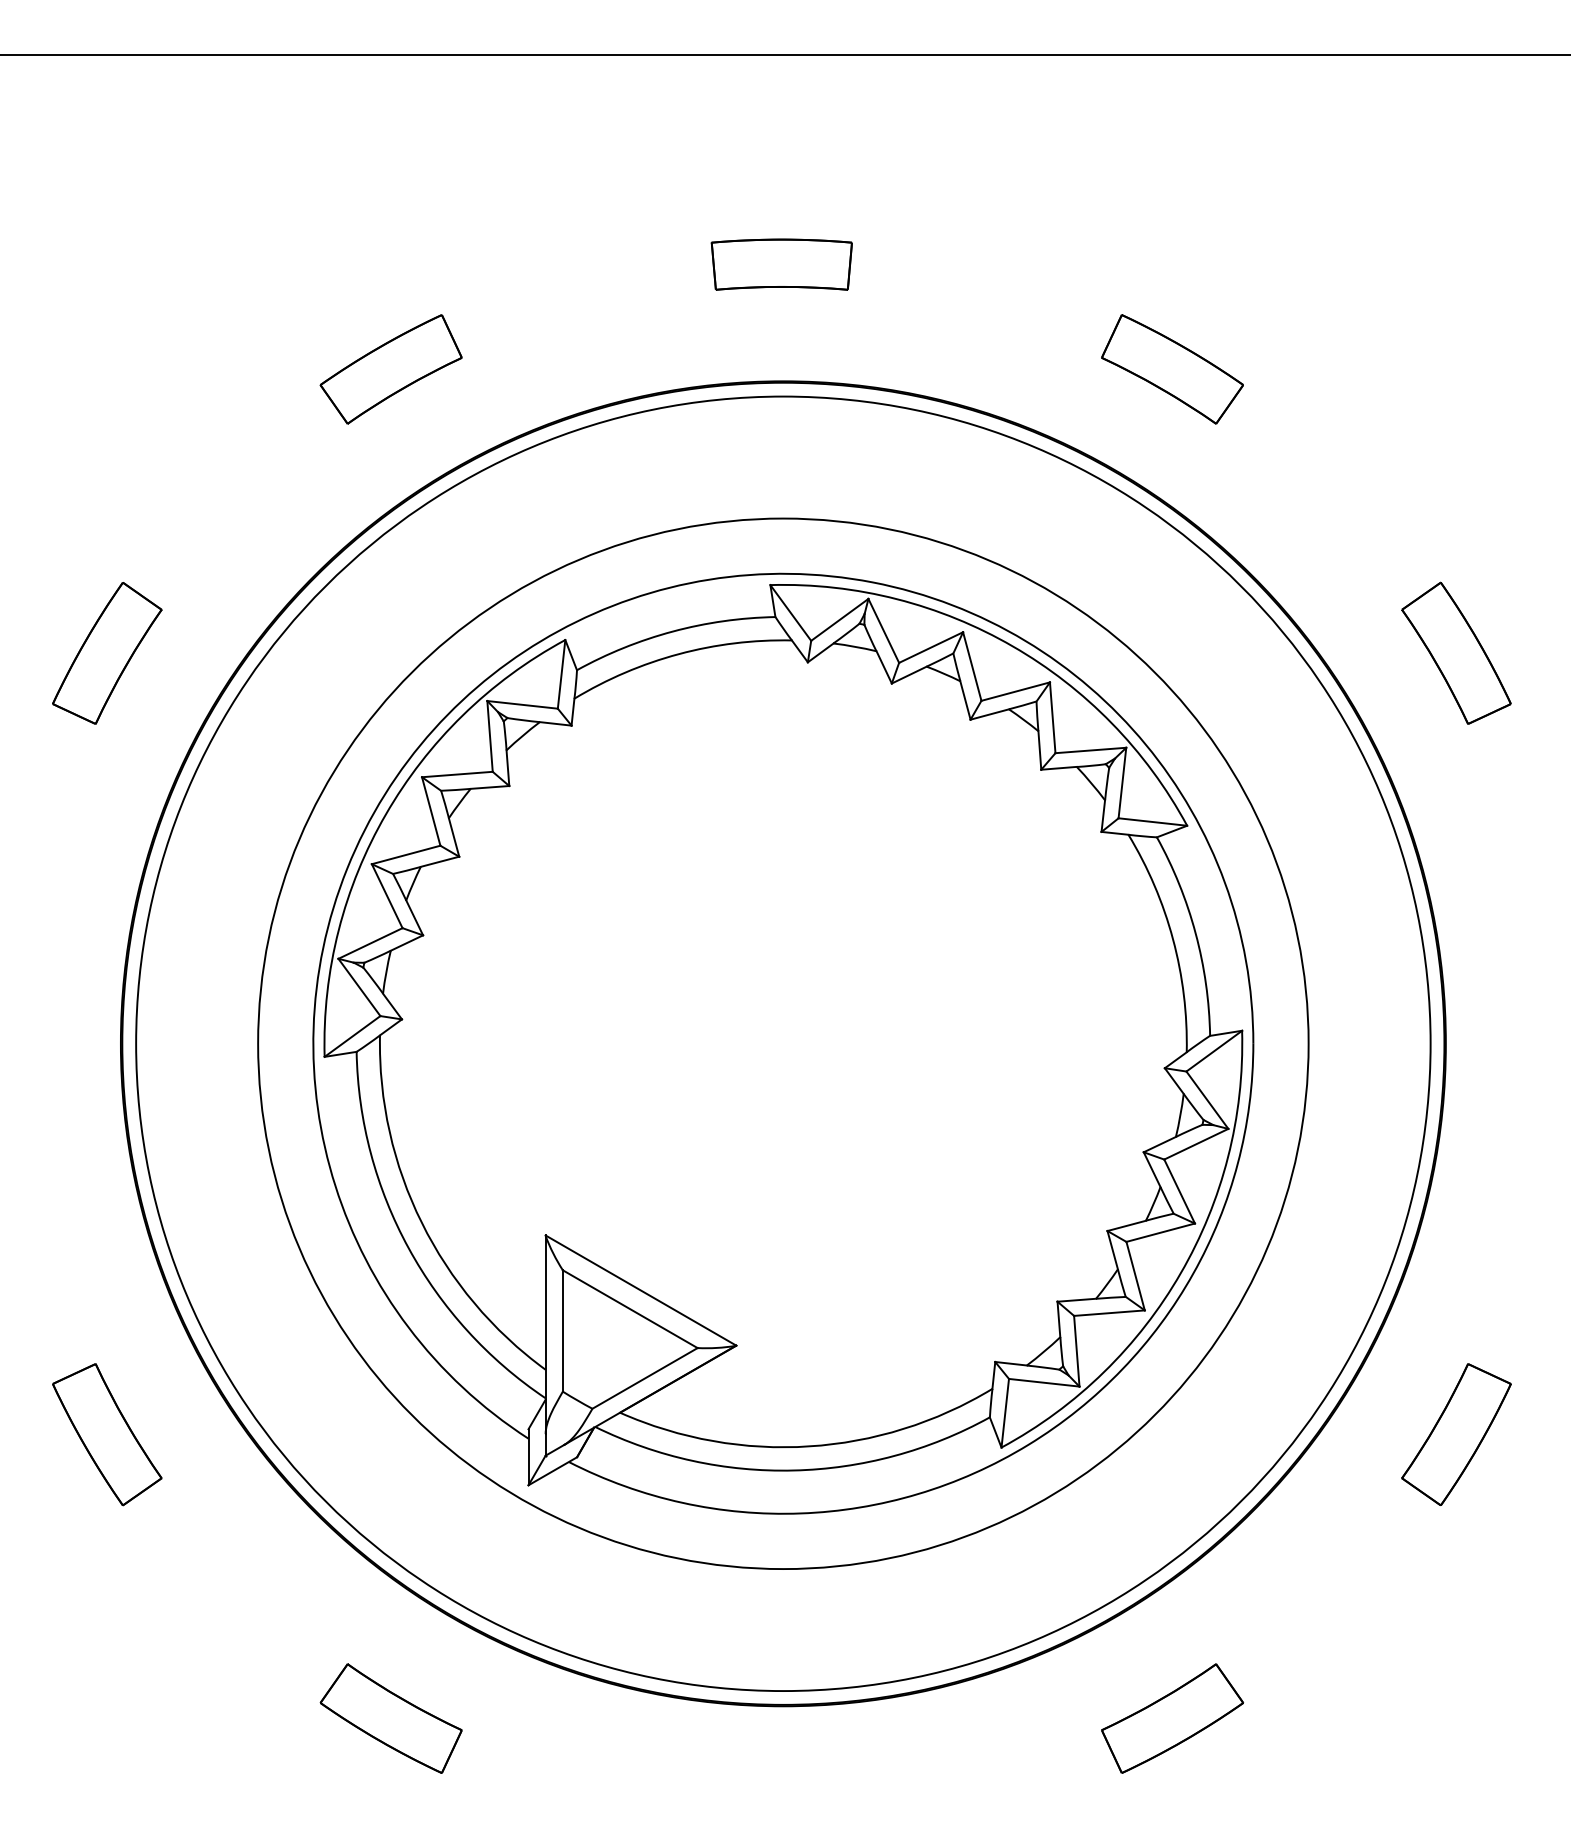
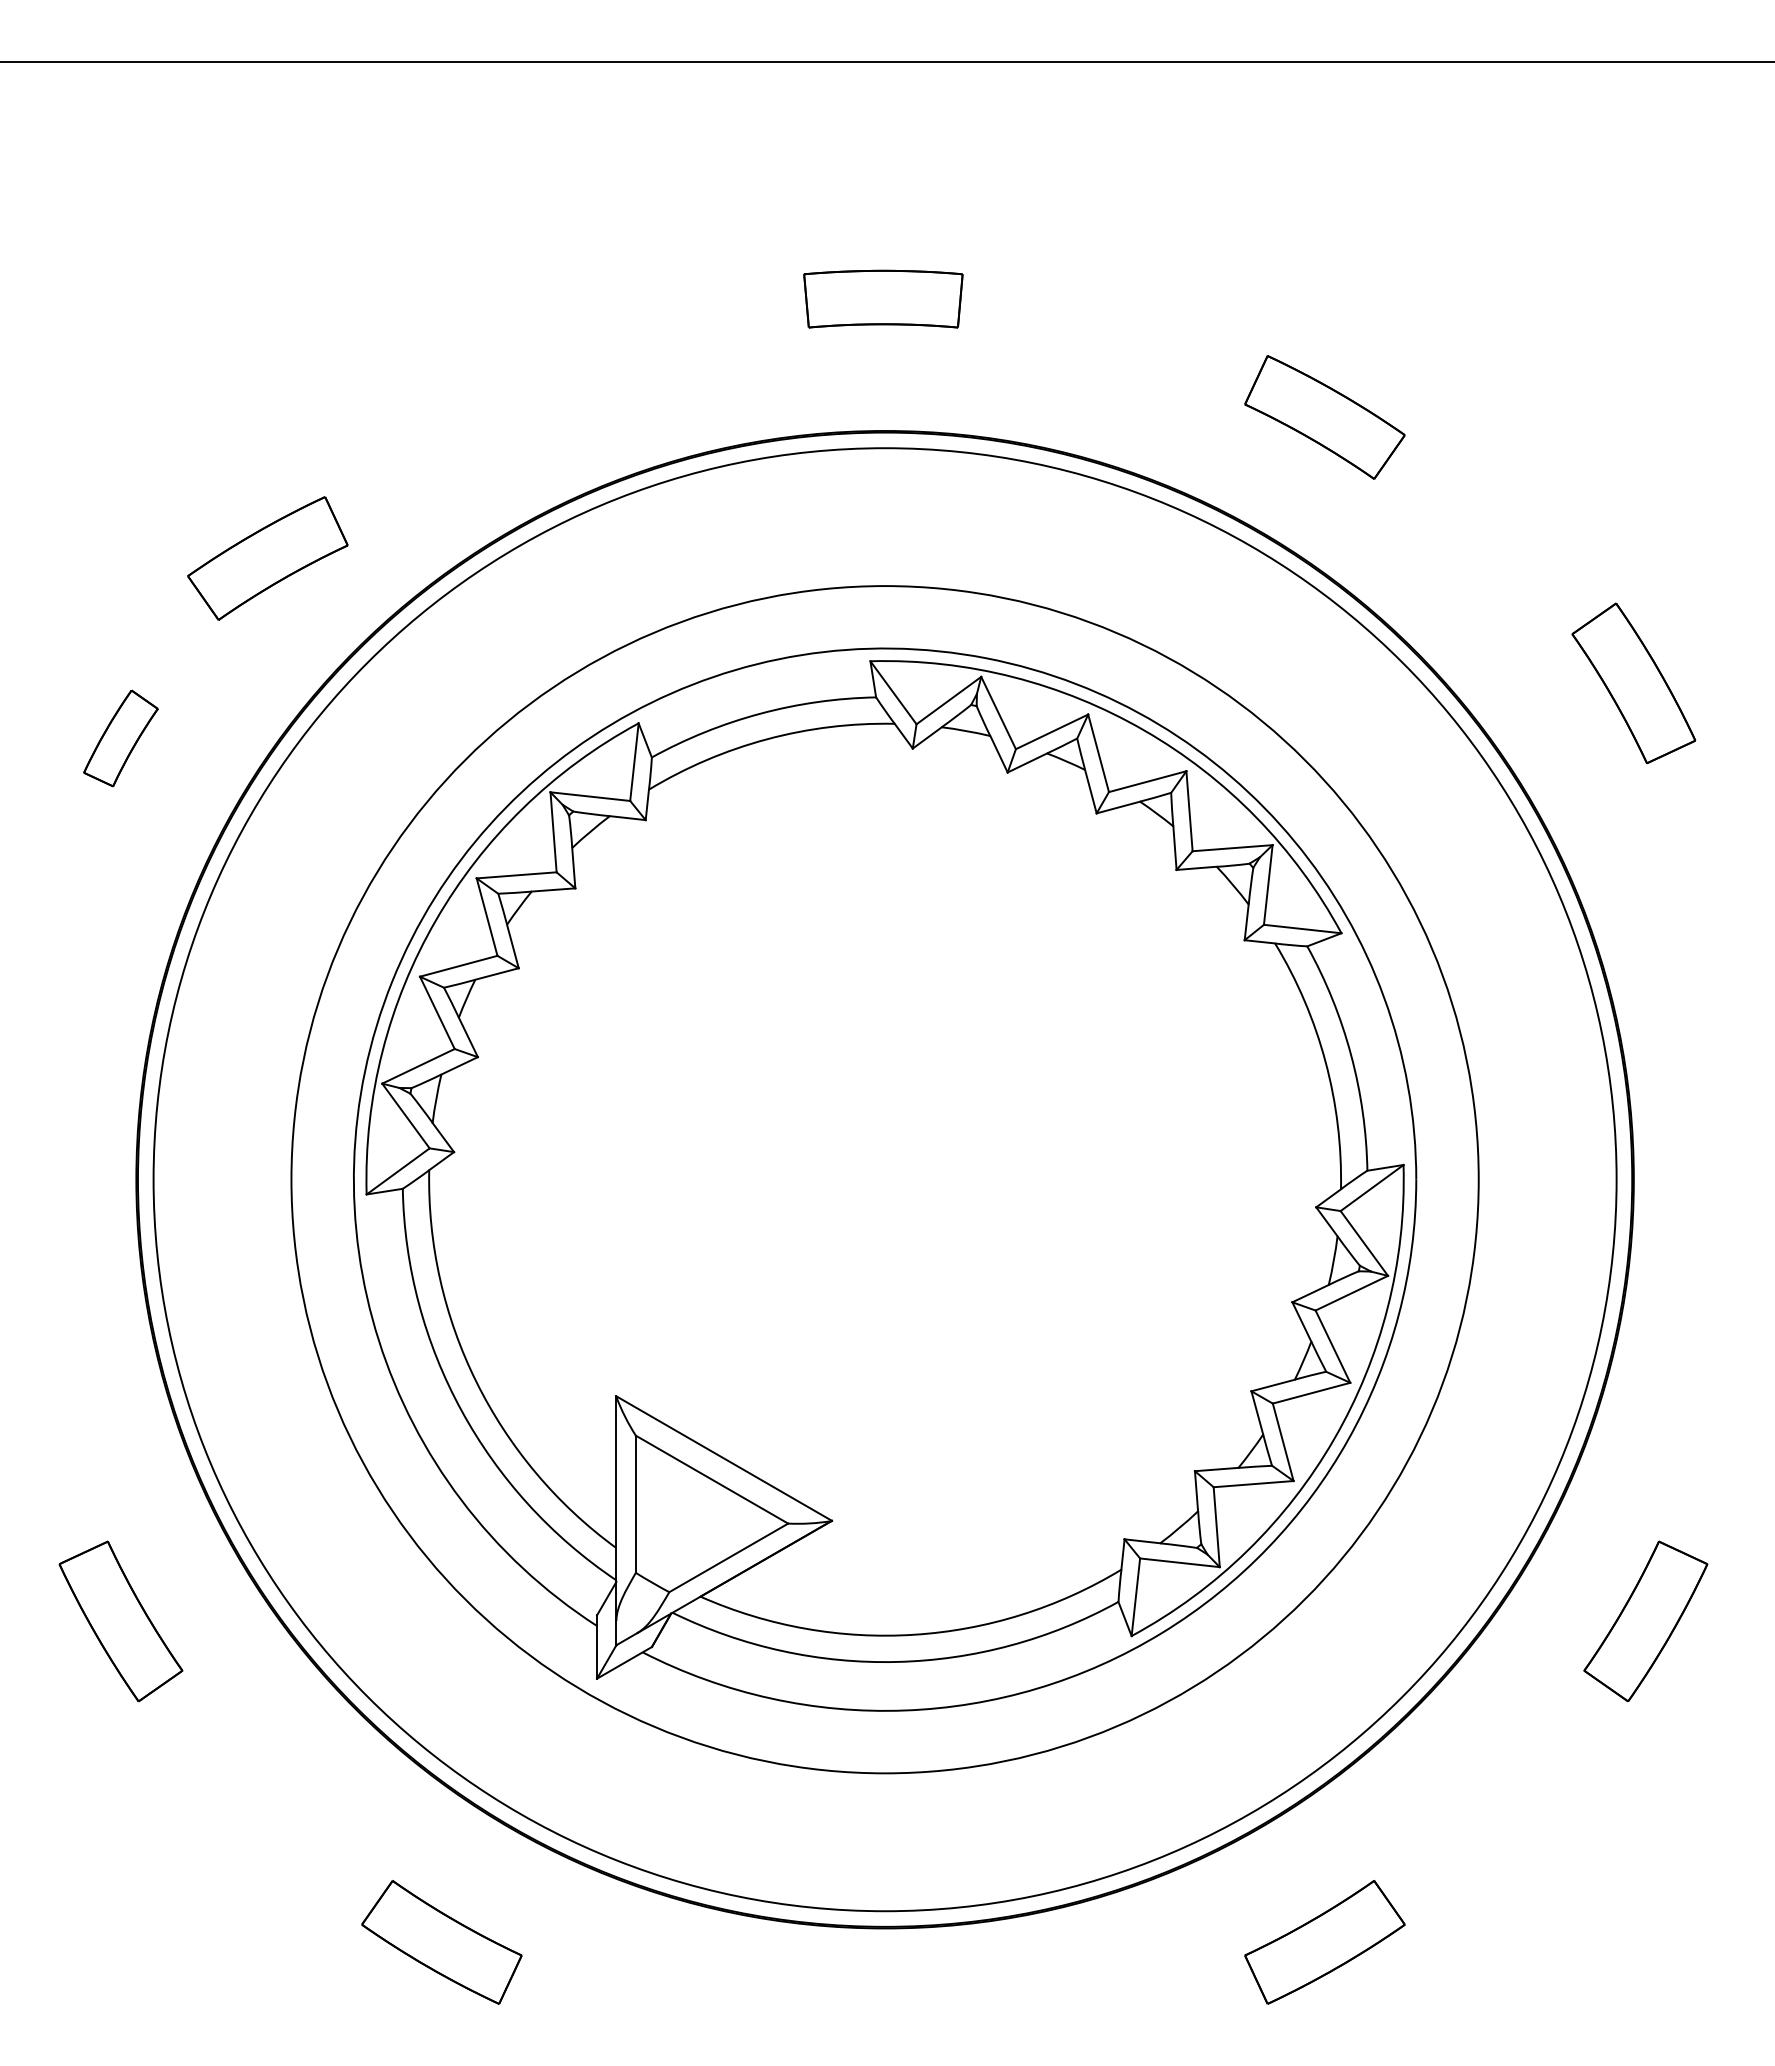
part: (390, 369) -> (267, 558), moved
part: (106, 653) -> (120, 738), size x0.6
part: (1456, 653) -> (1633, 683), moved

